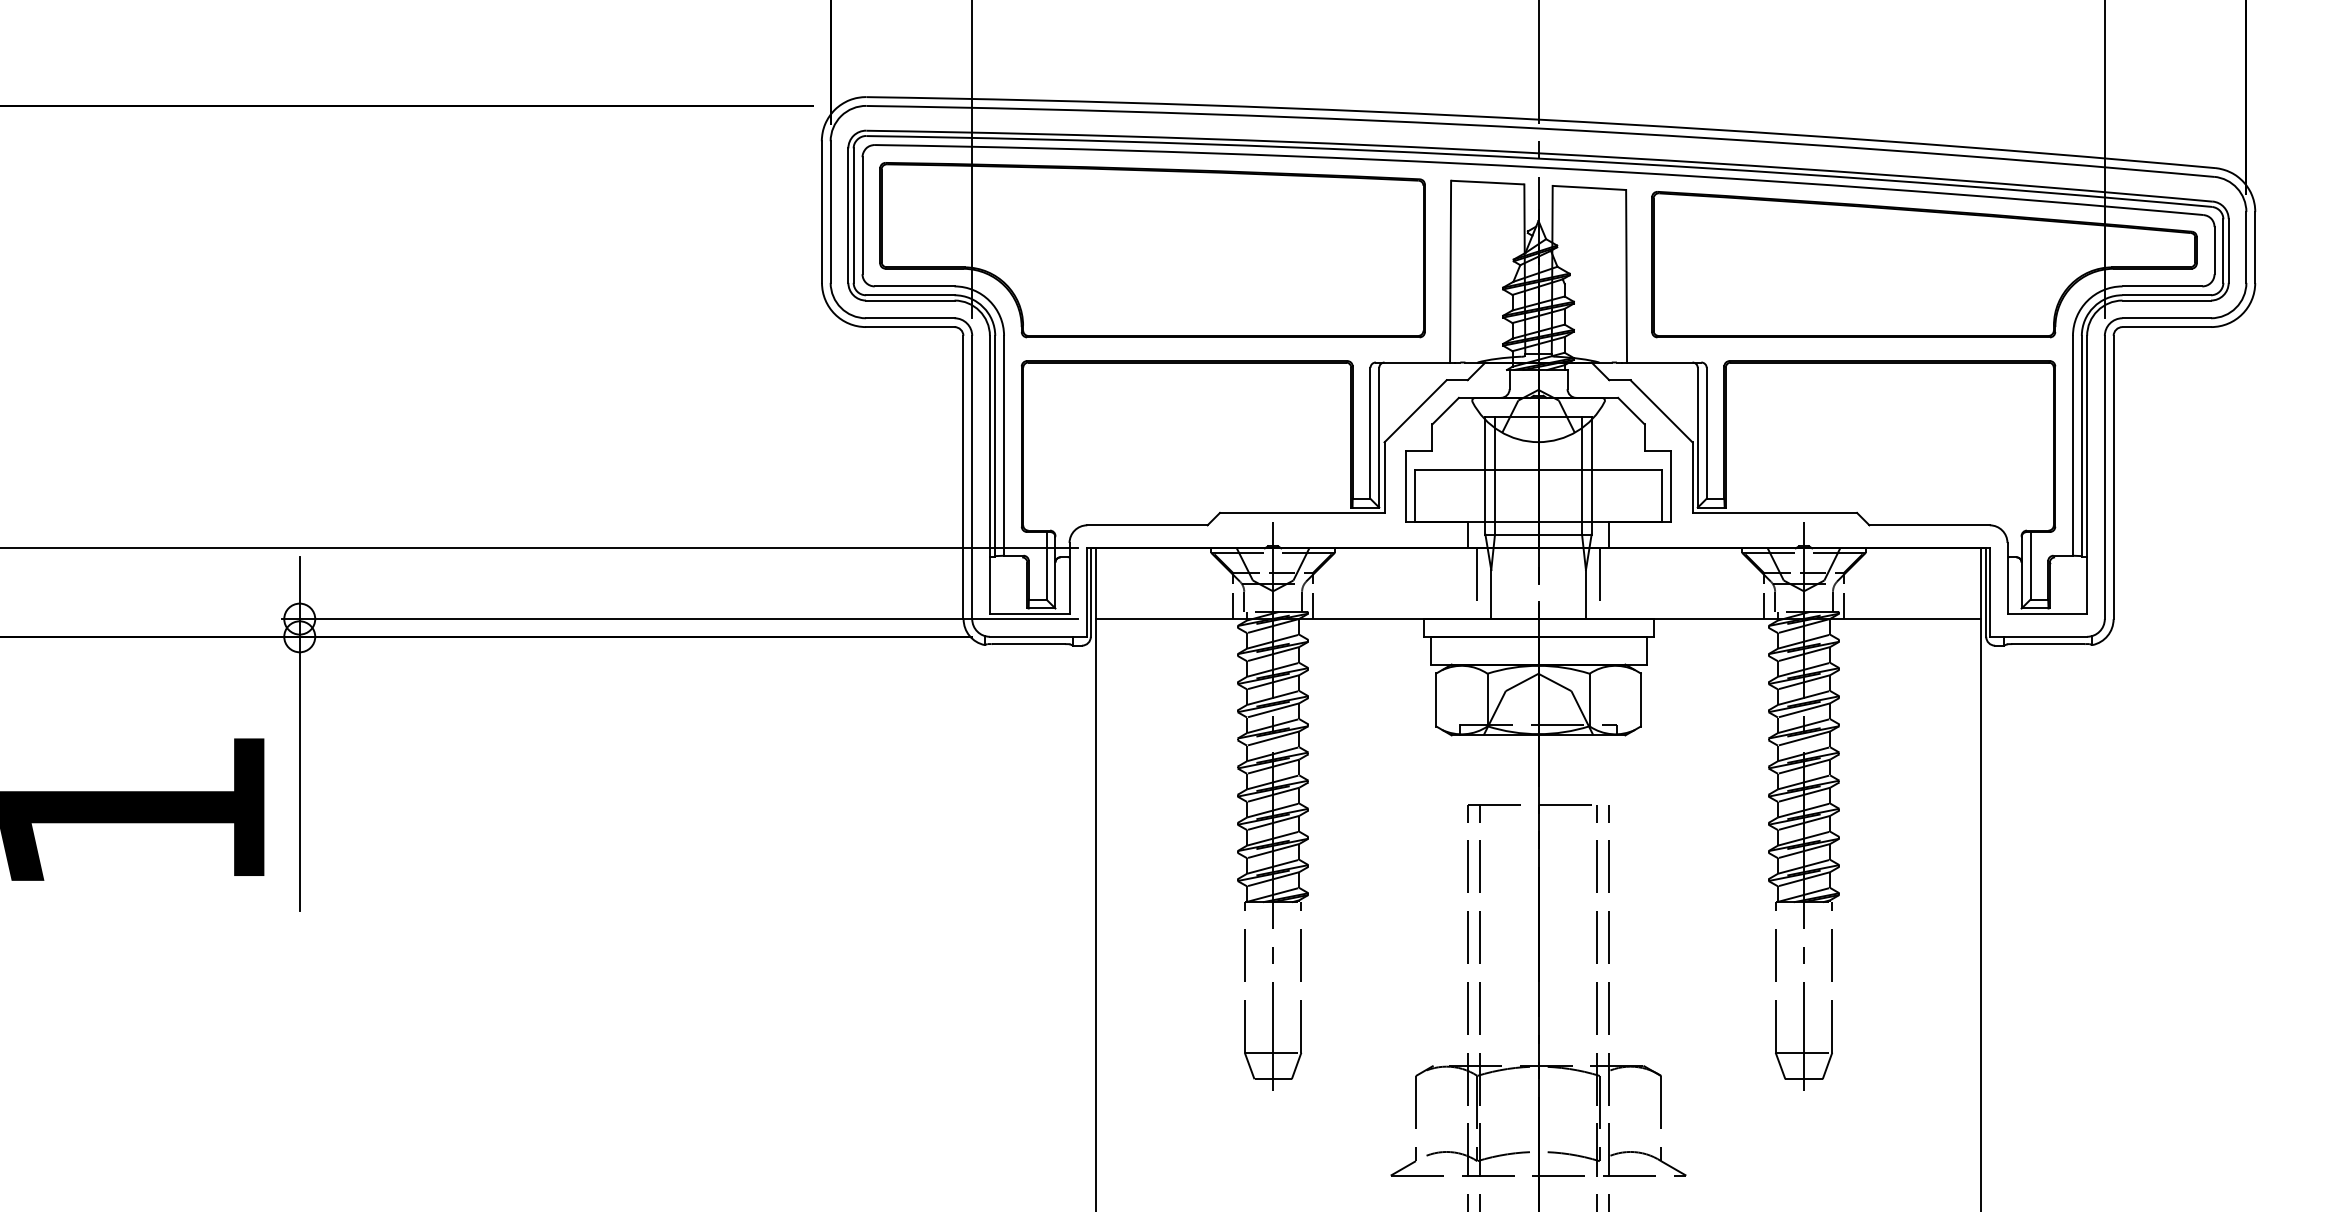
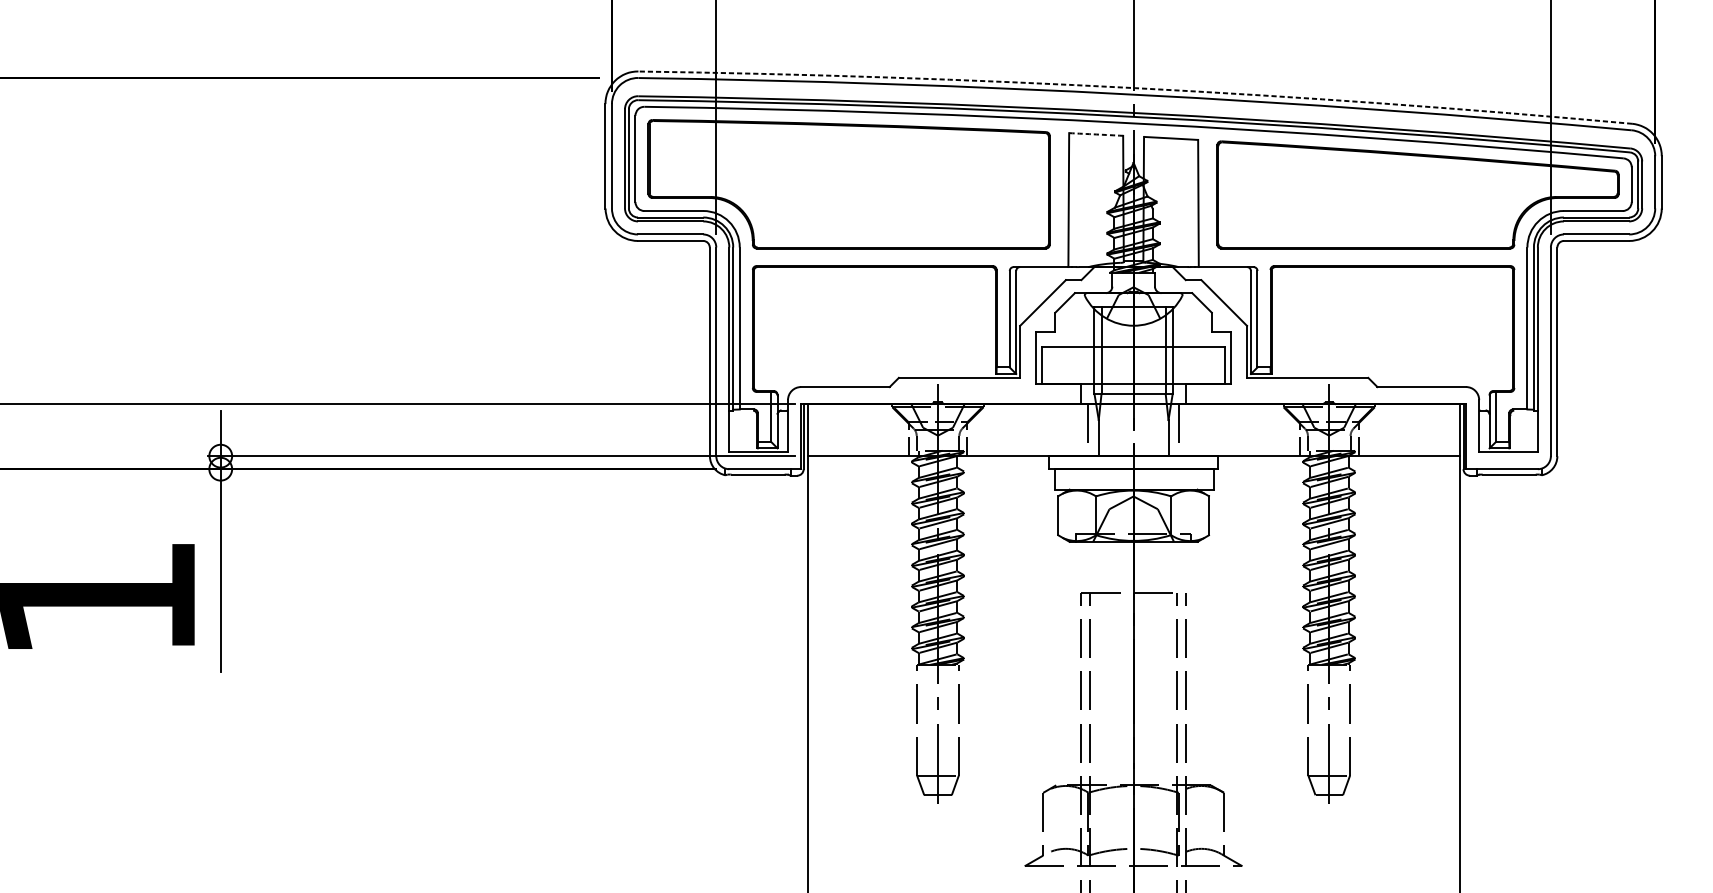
arc: (1541, 119) -> (1135, 87), solid -> dashed
arc: (1487, 182) -> (1095, 134), solid -> dashed

